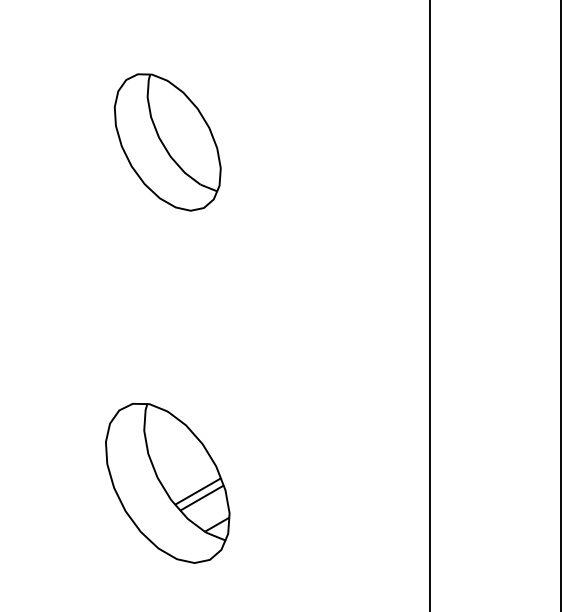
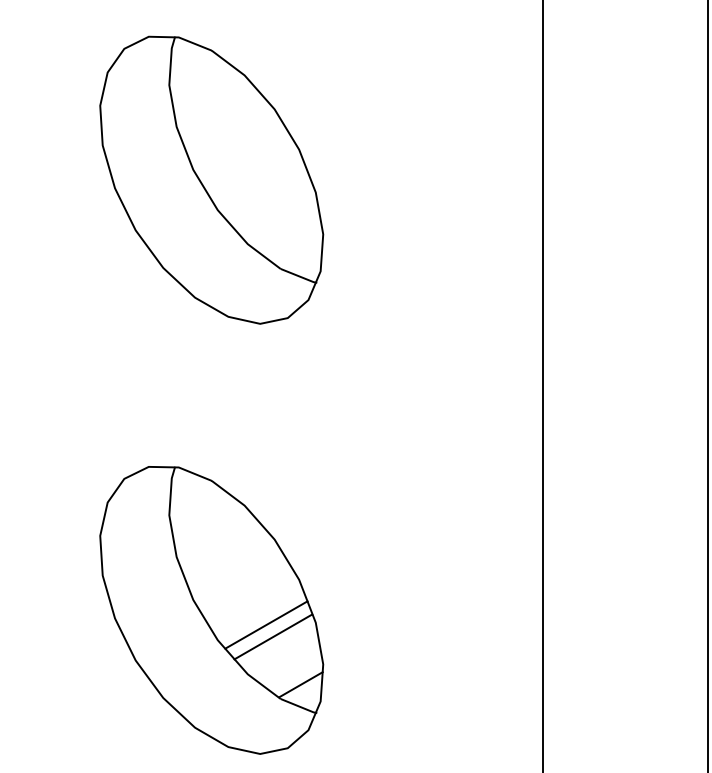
part: (167, 141) -> (211, 179), size x1.67
part: (167, 483) -> (211, 610), size x1.43

